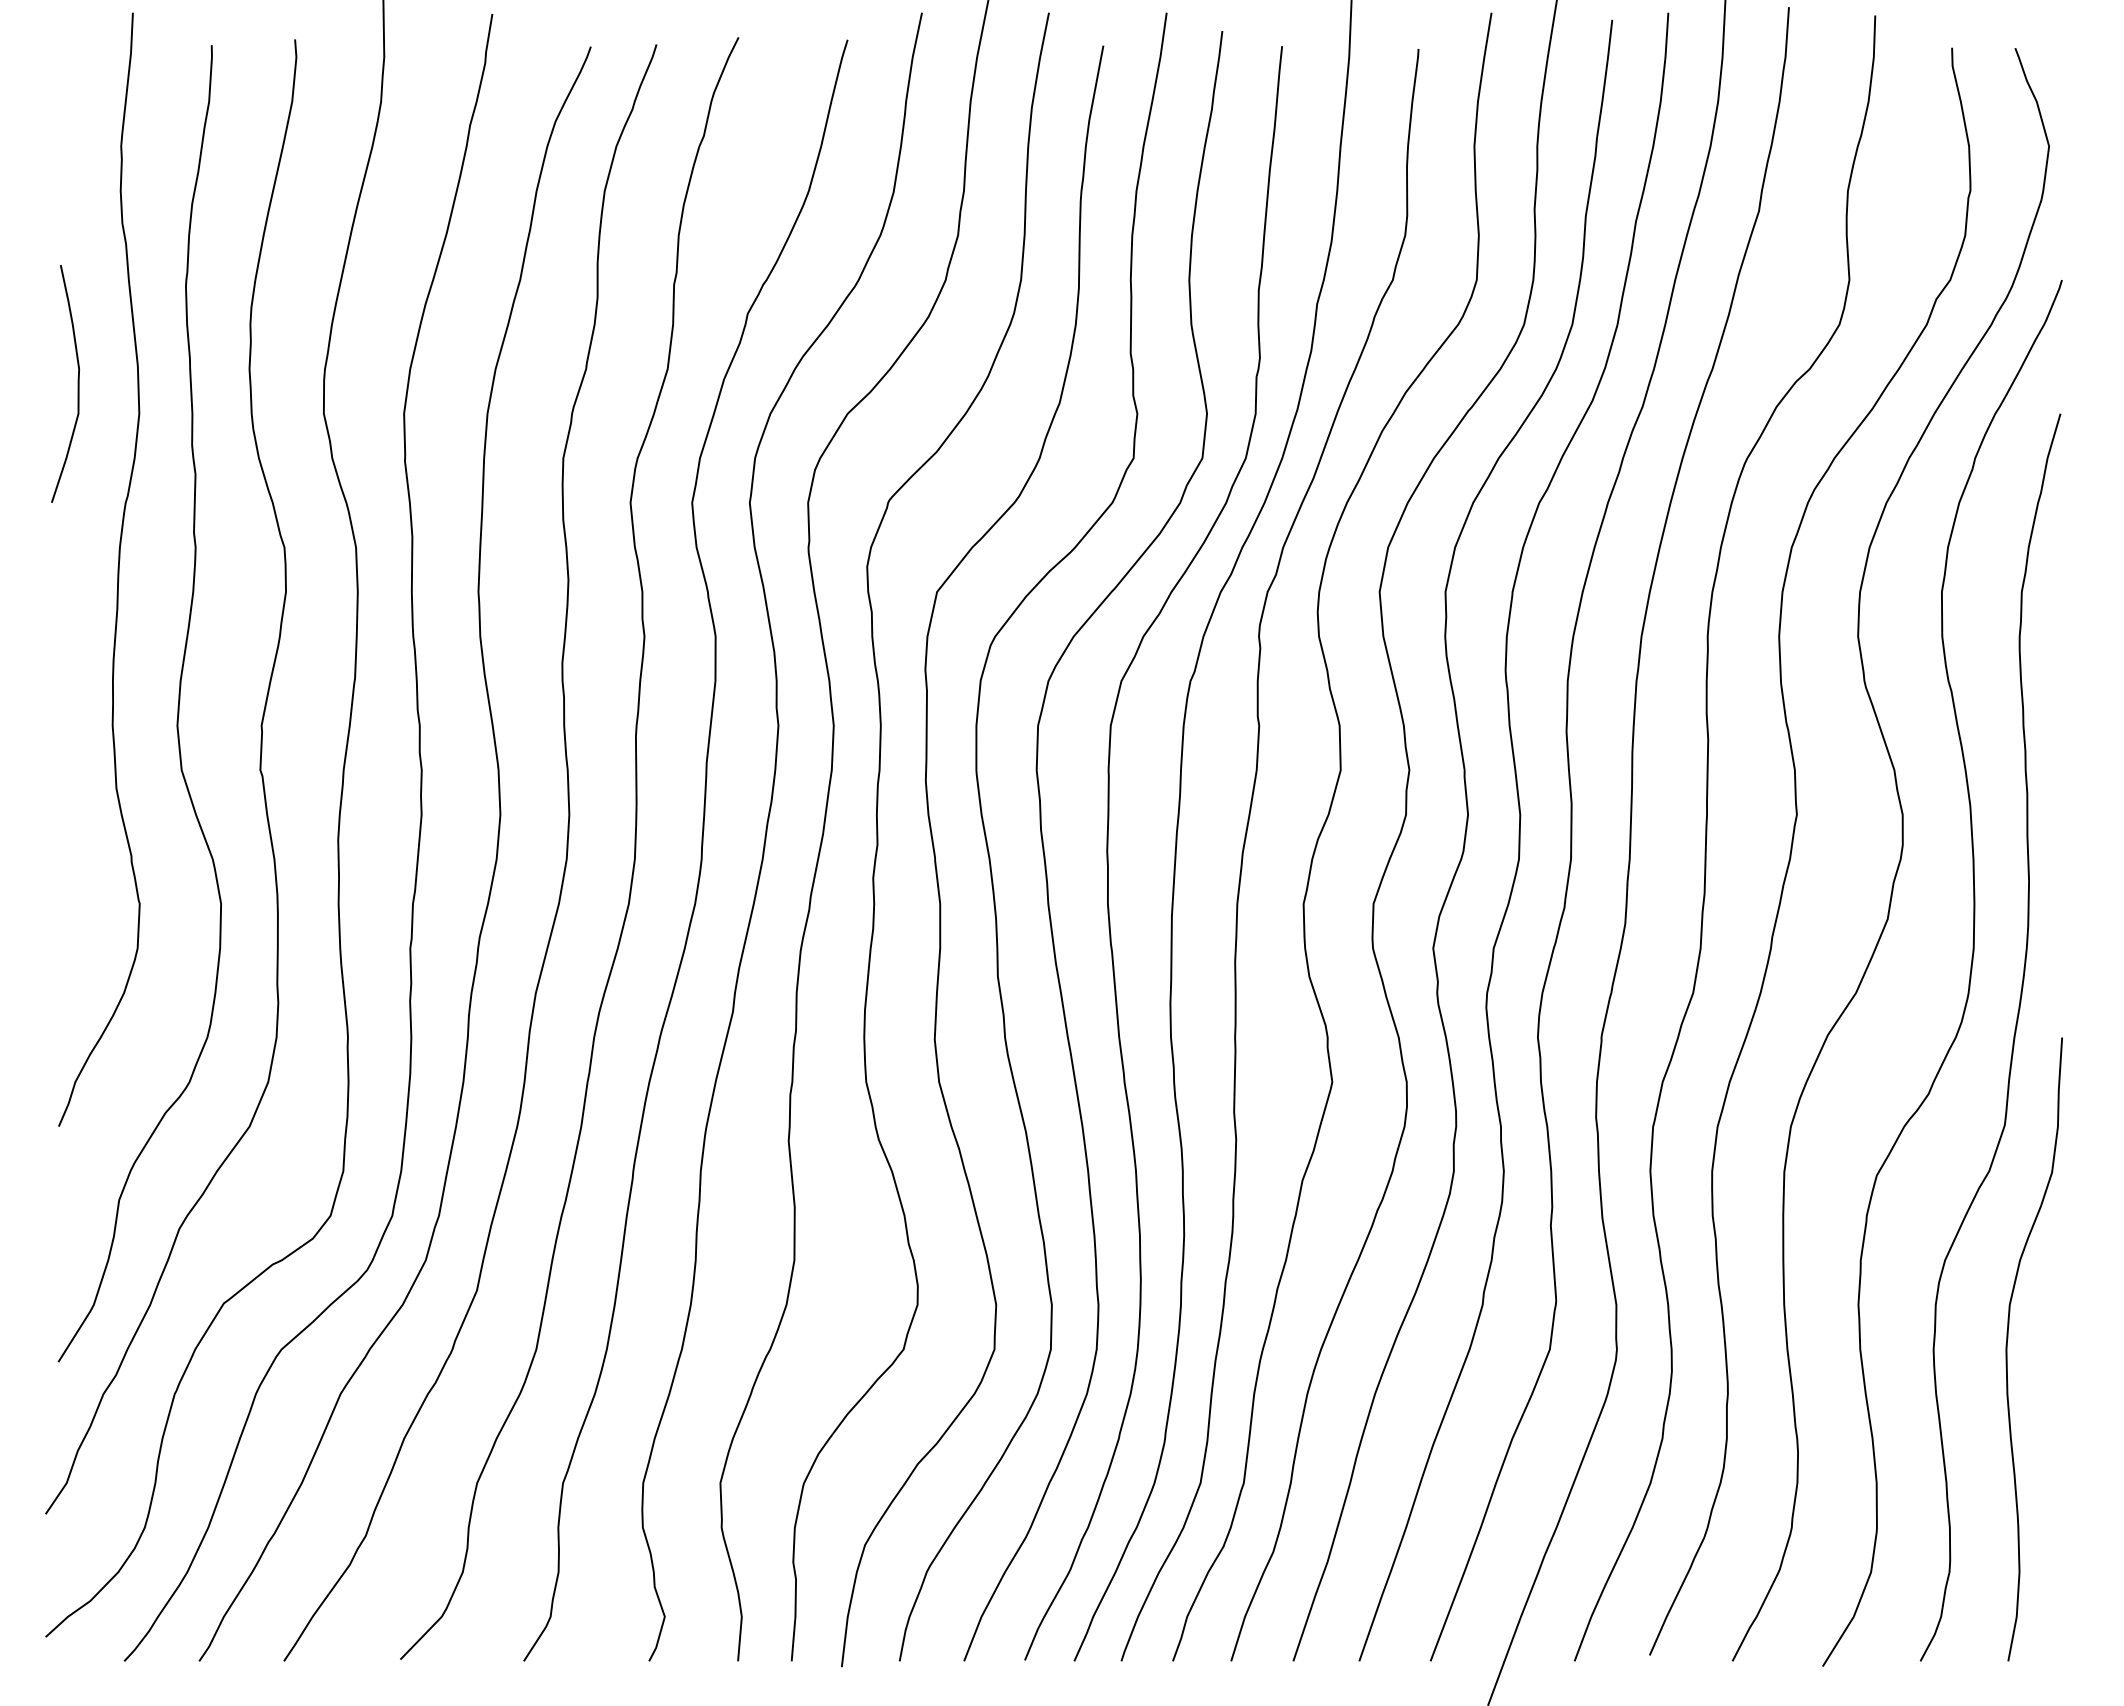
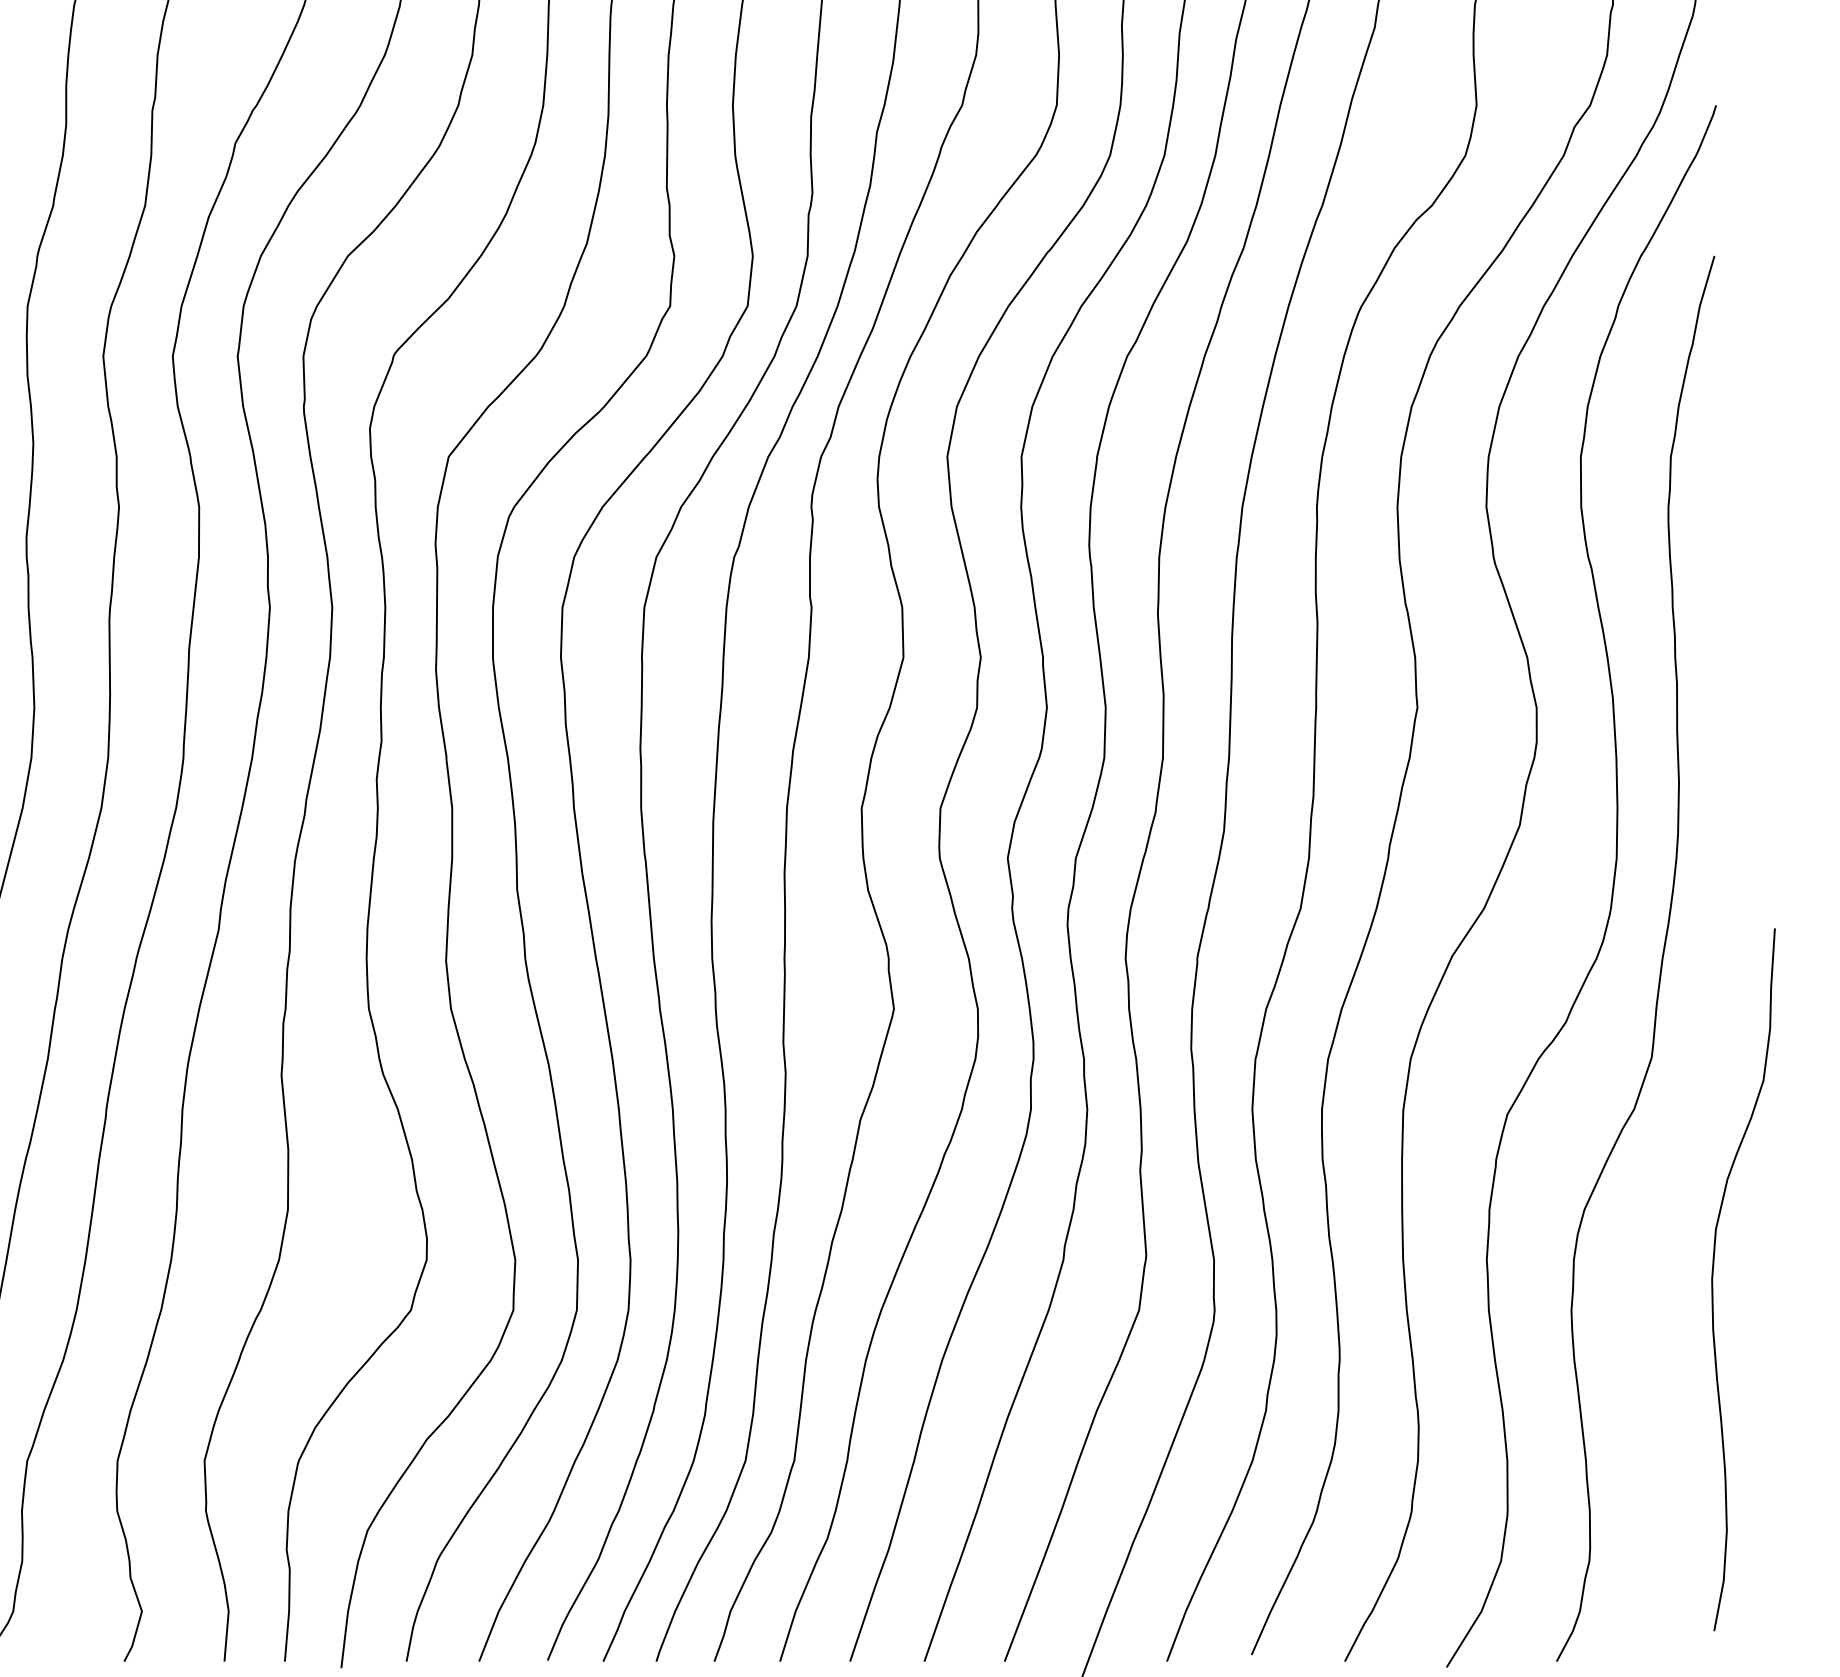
curve: (2007, 1349) -> (1713, 1279), moved

